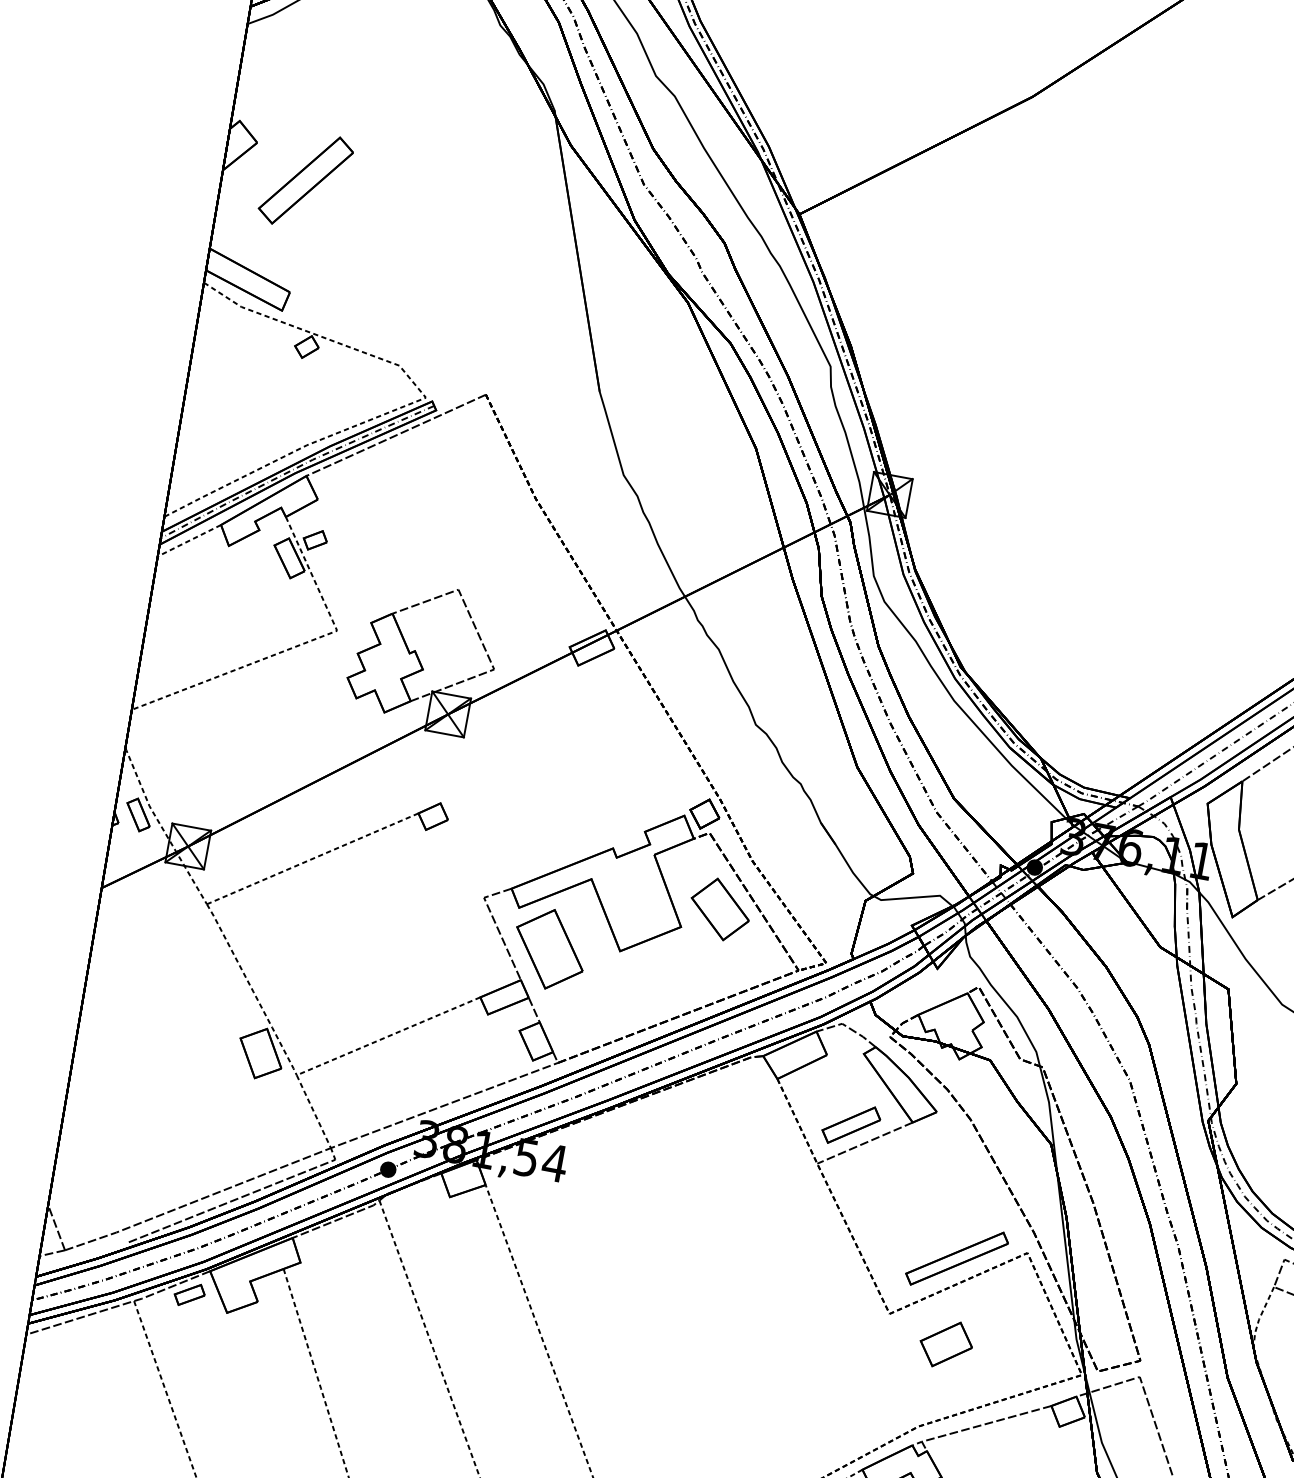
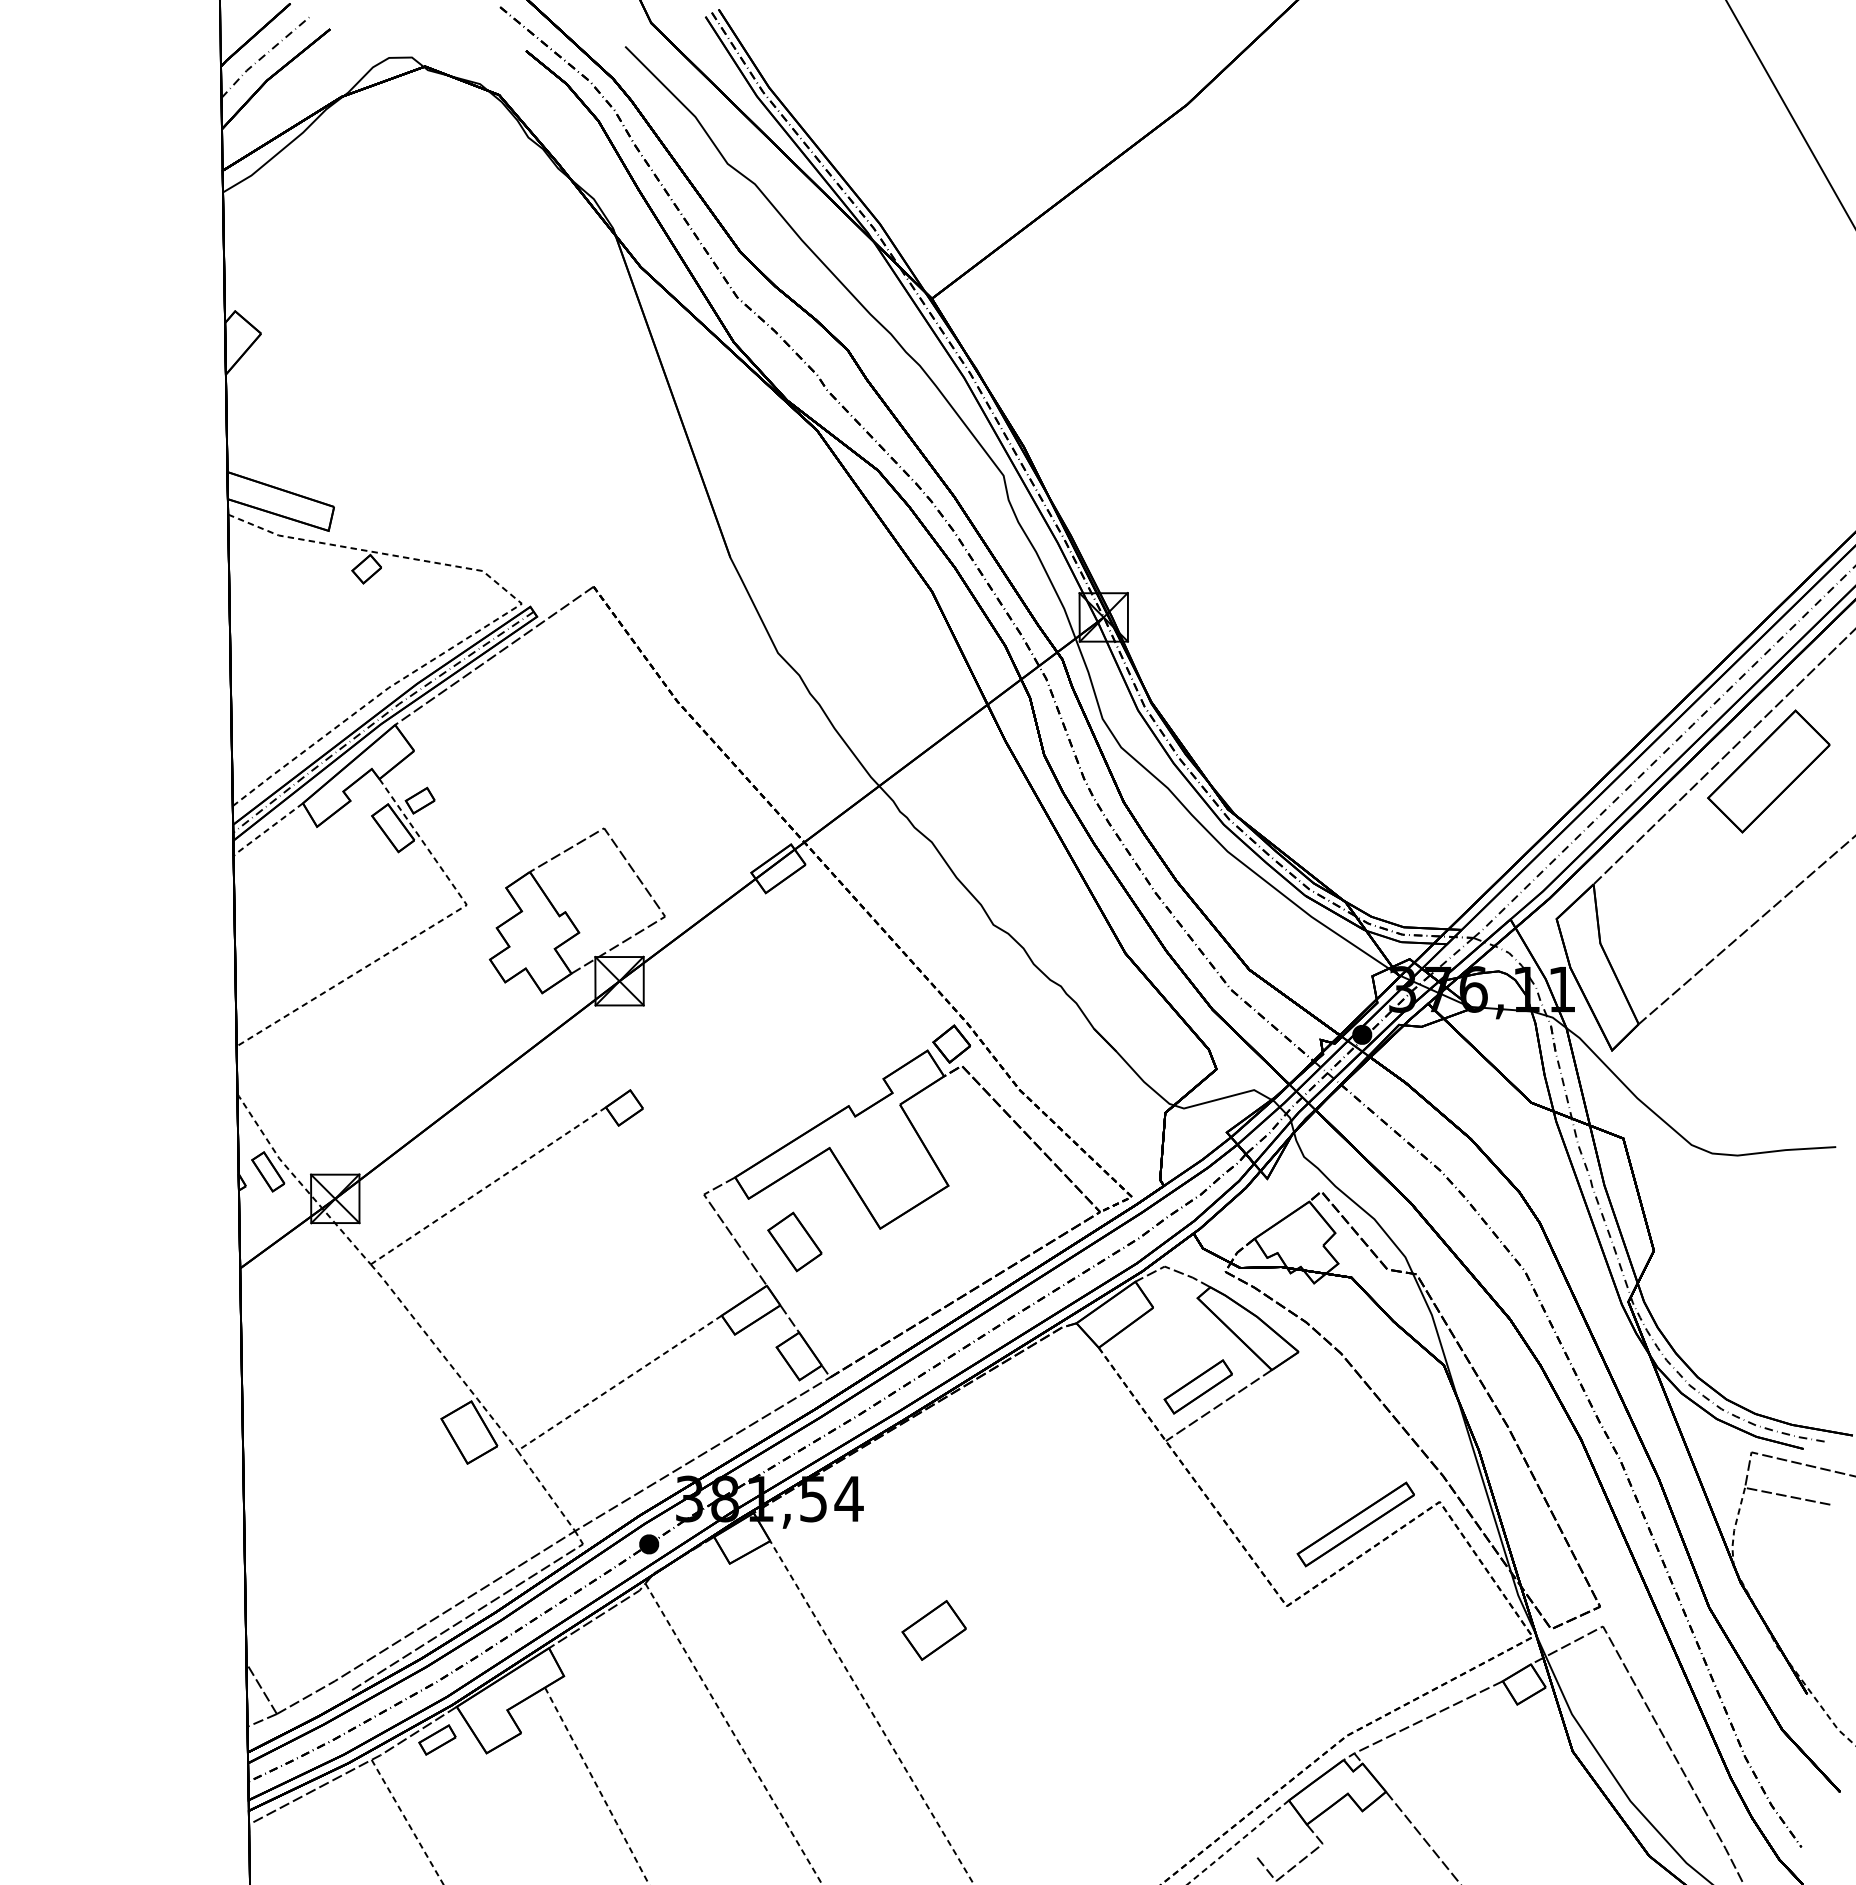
part: (305, 179) -> (327, 367), removed
part: (720, 909) -> (991, 1155), removed
part: (549, 948) -> (794, 1241), size x0.6
part: (945, 1344) -> (933, 1630), moved

